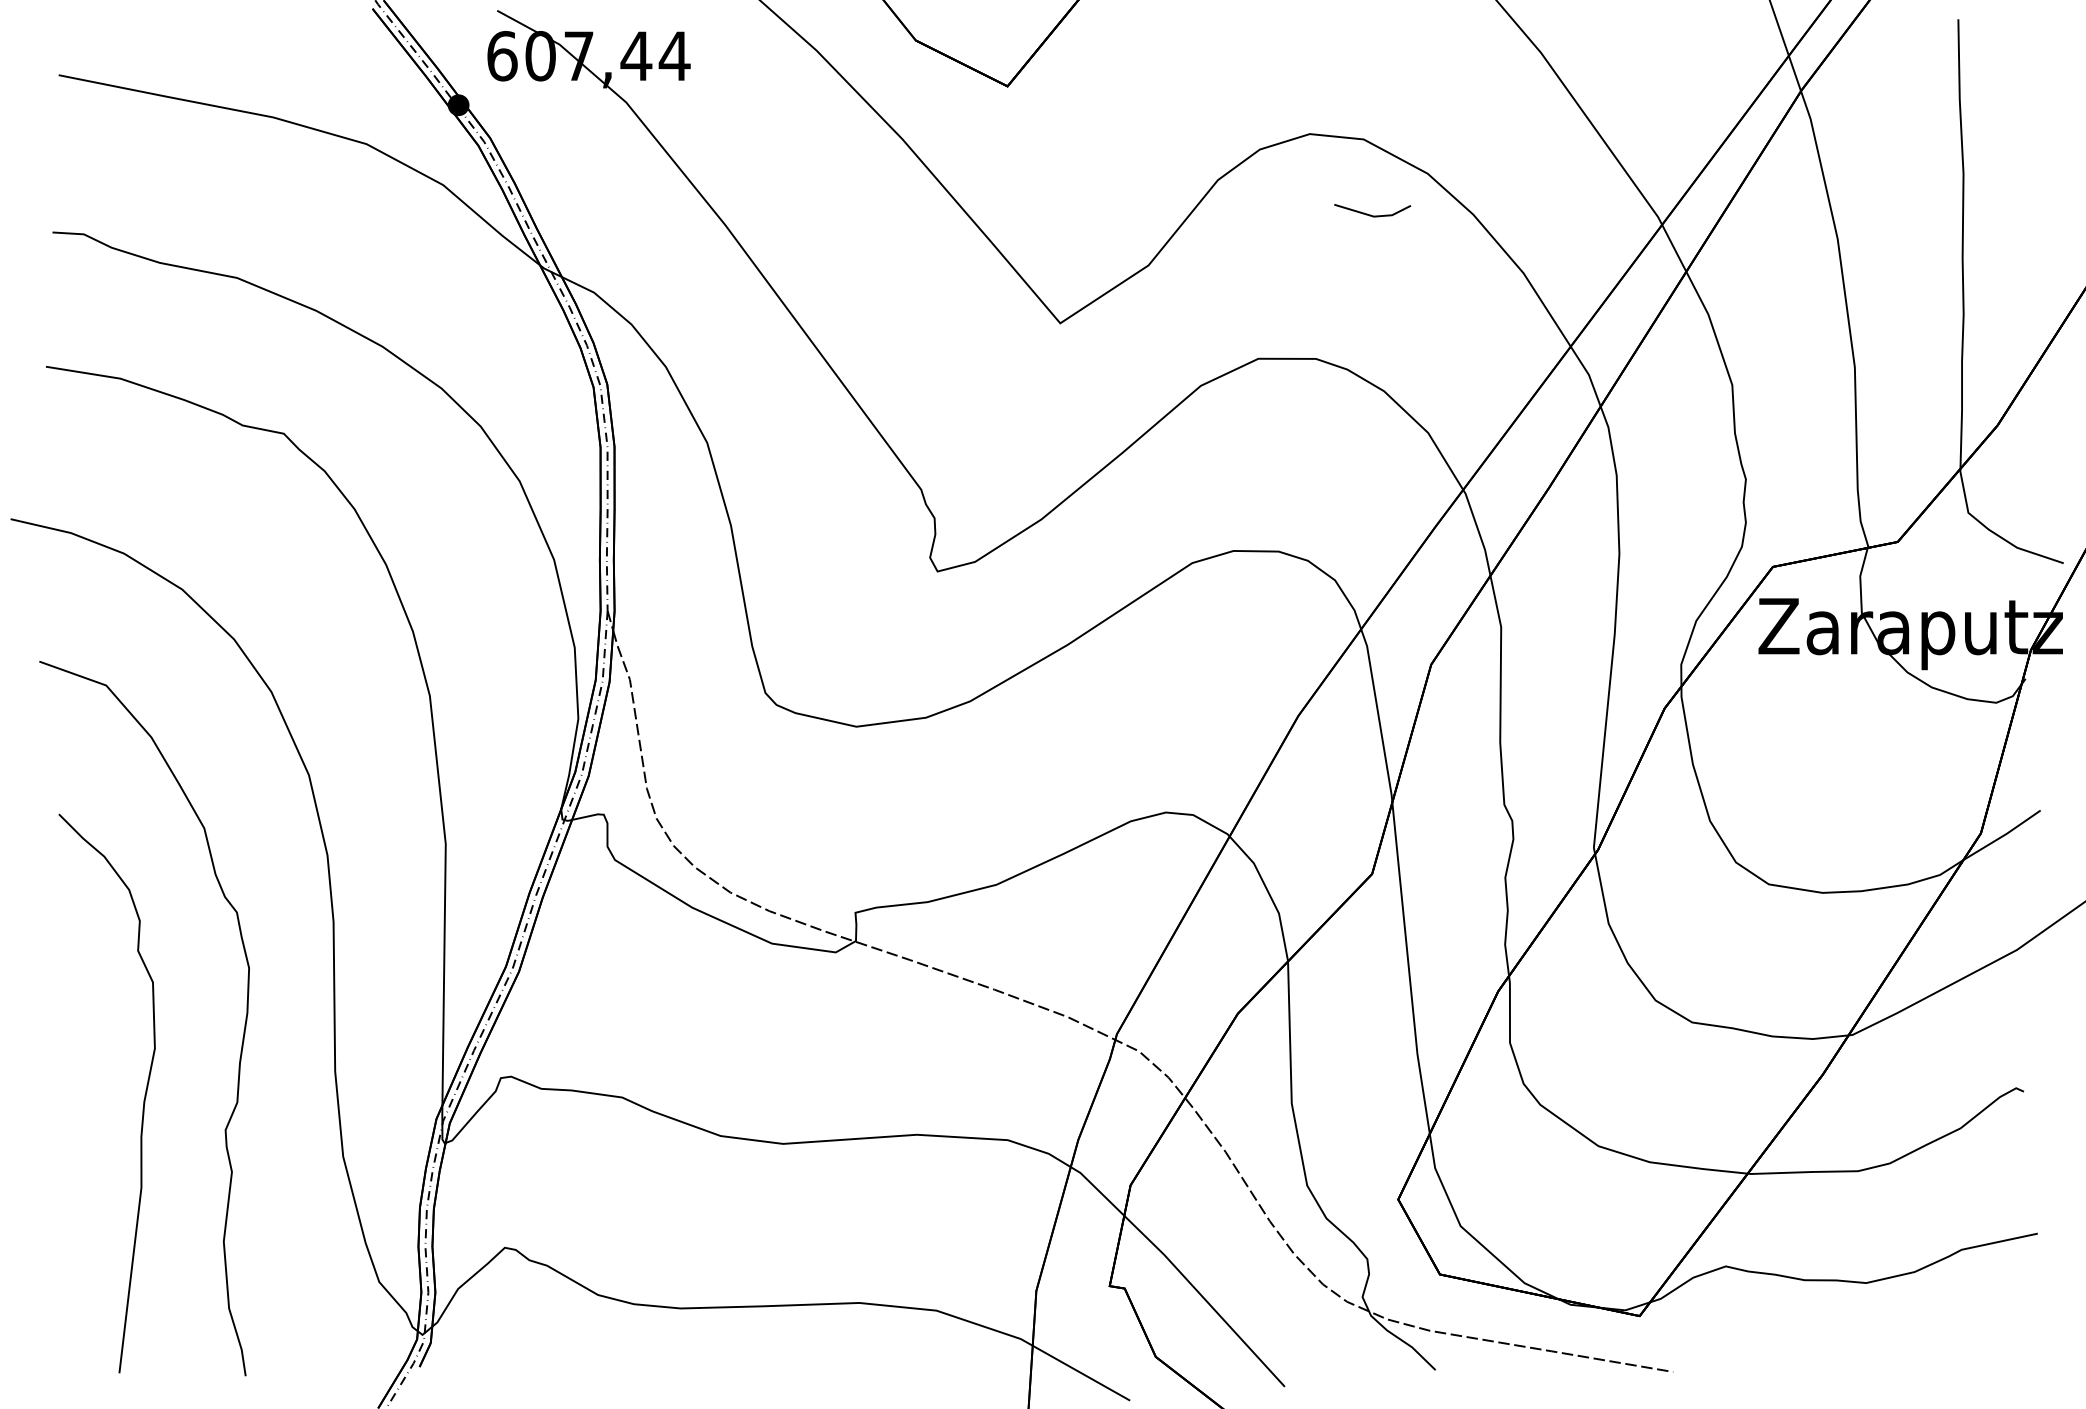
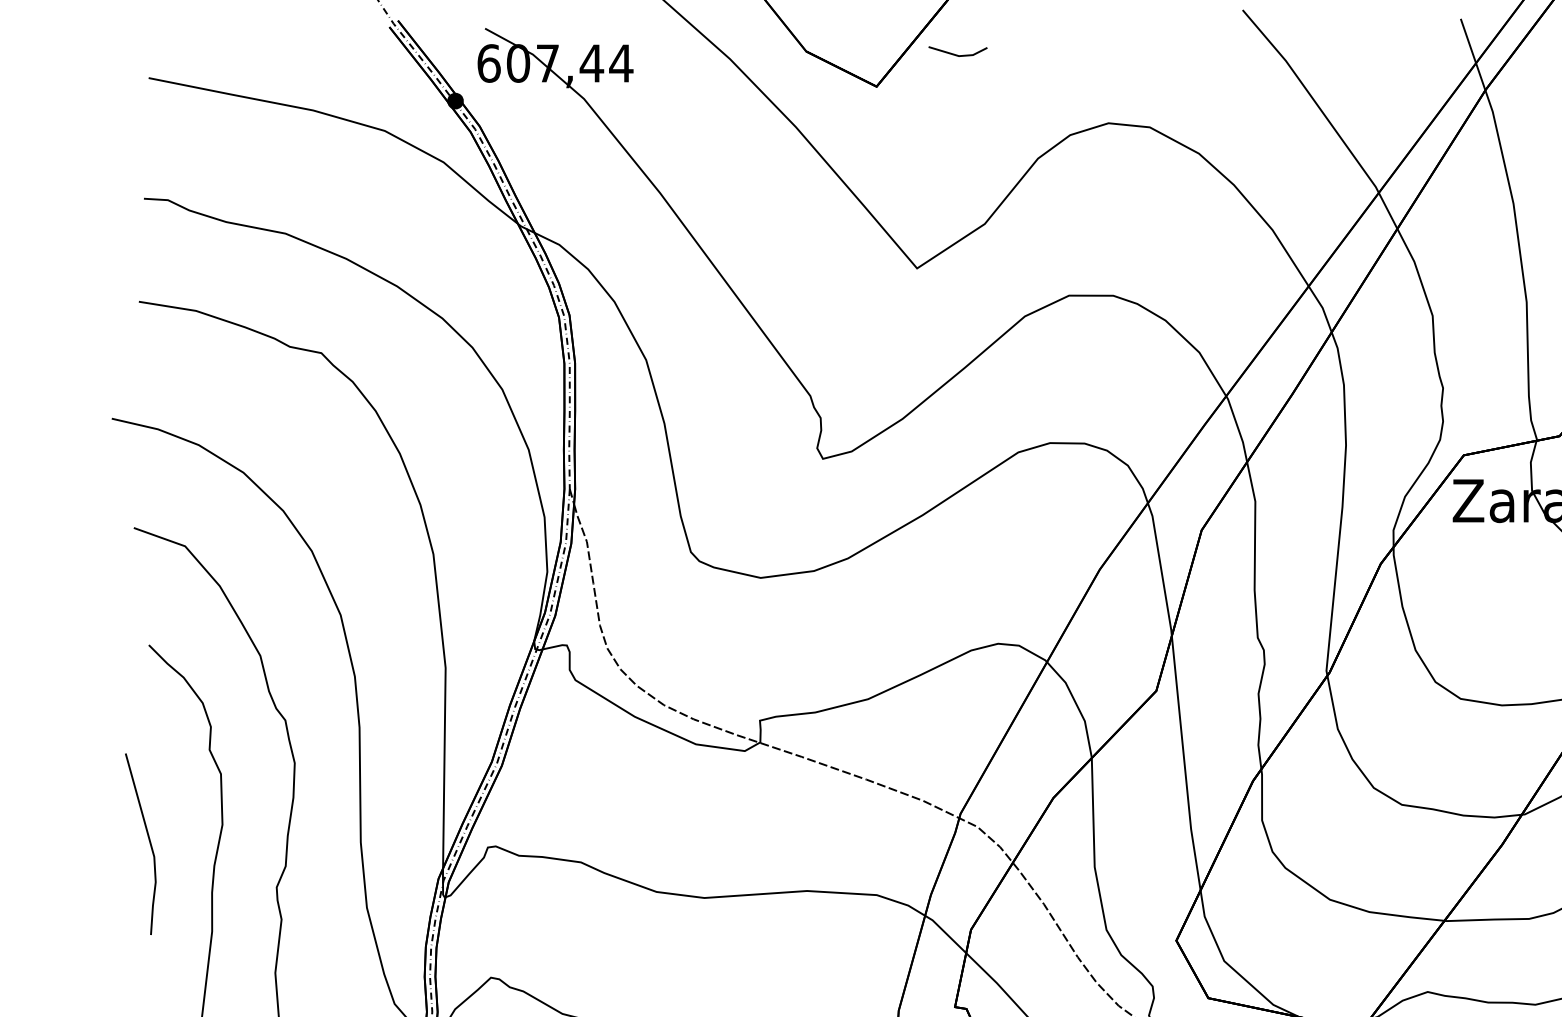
line: (1370, 214) -> (956, 54), moved
line: (59, 1071) -> (149, 842), added

